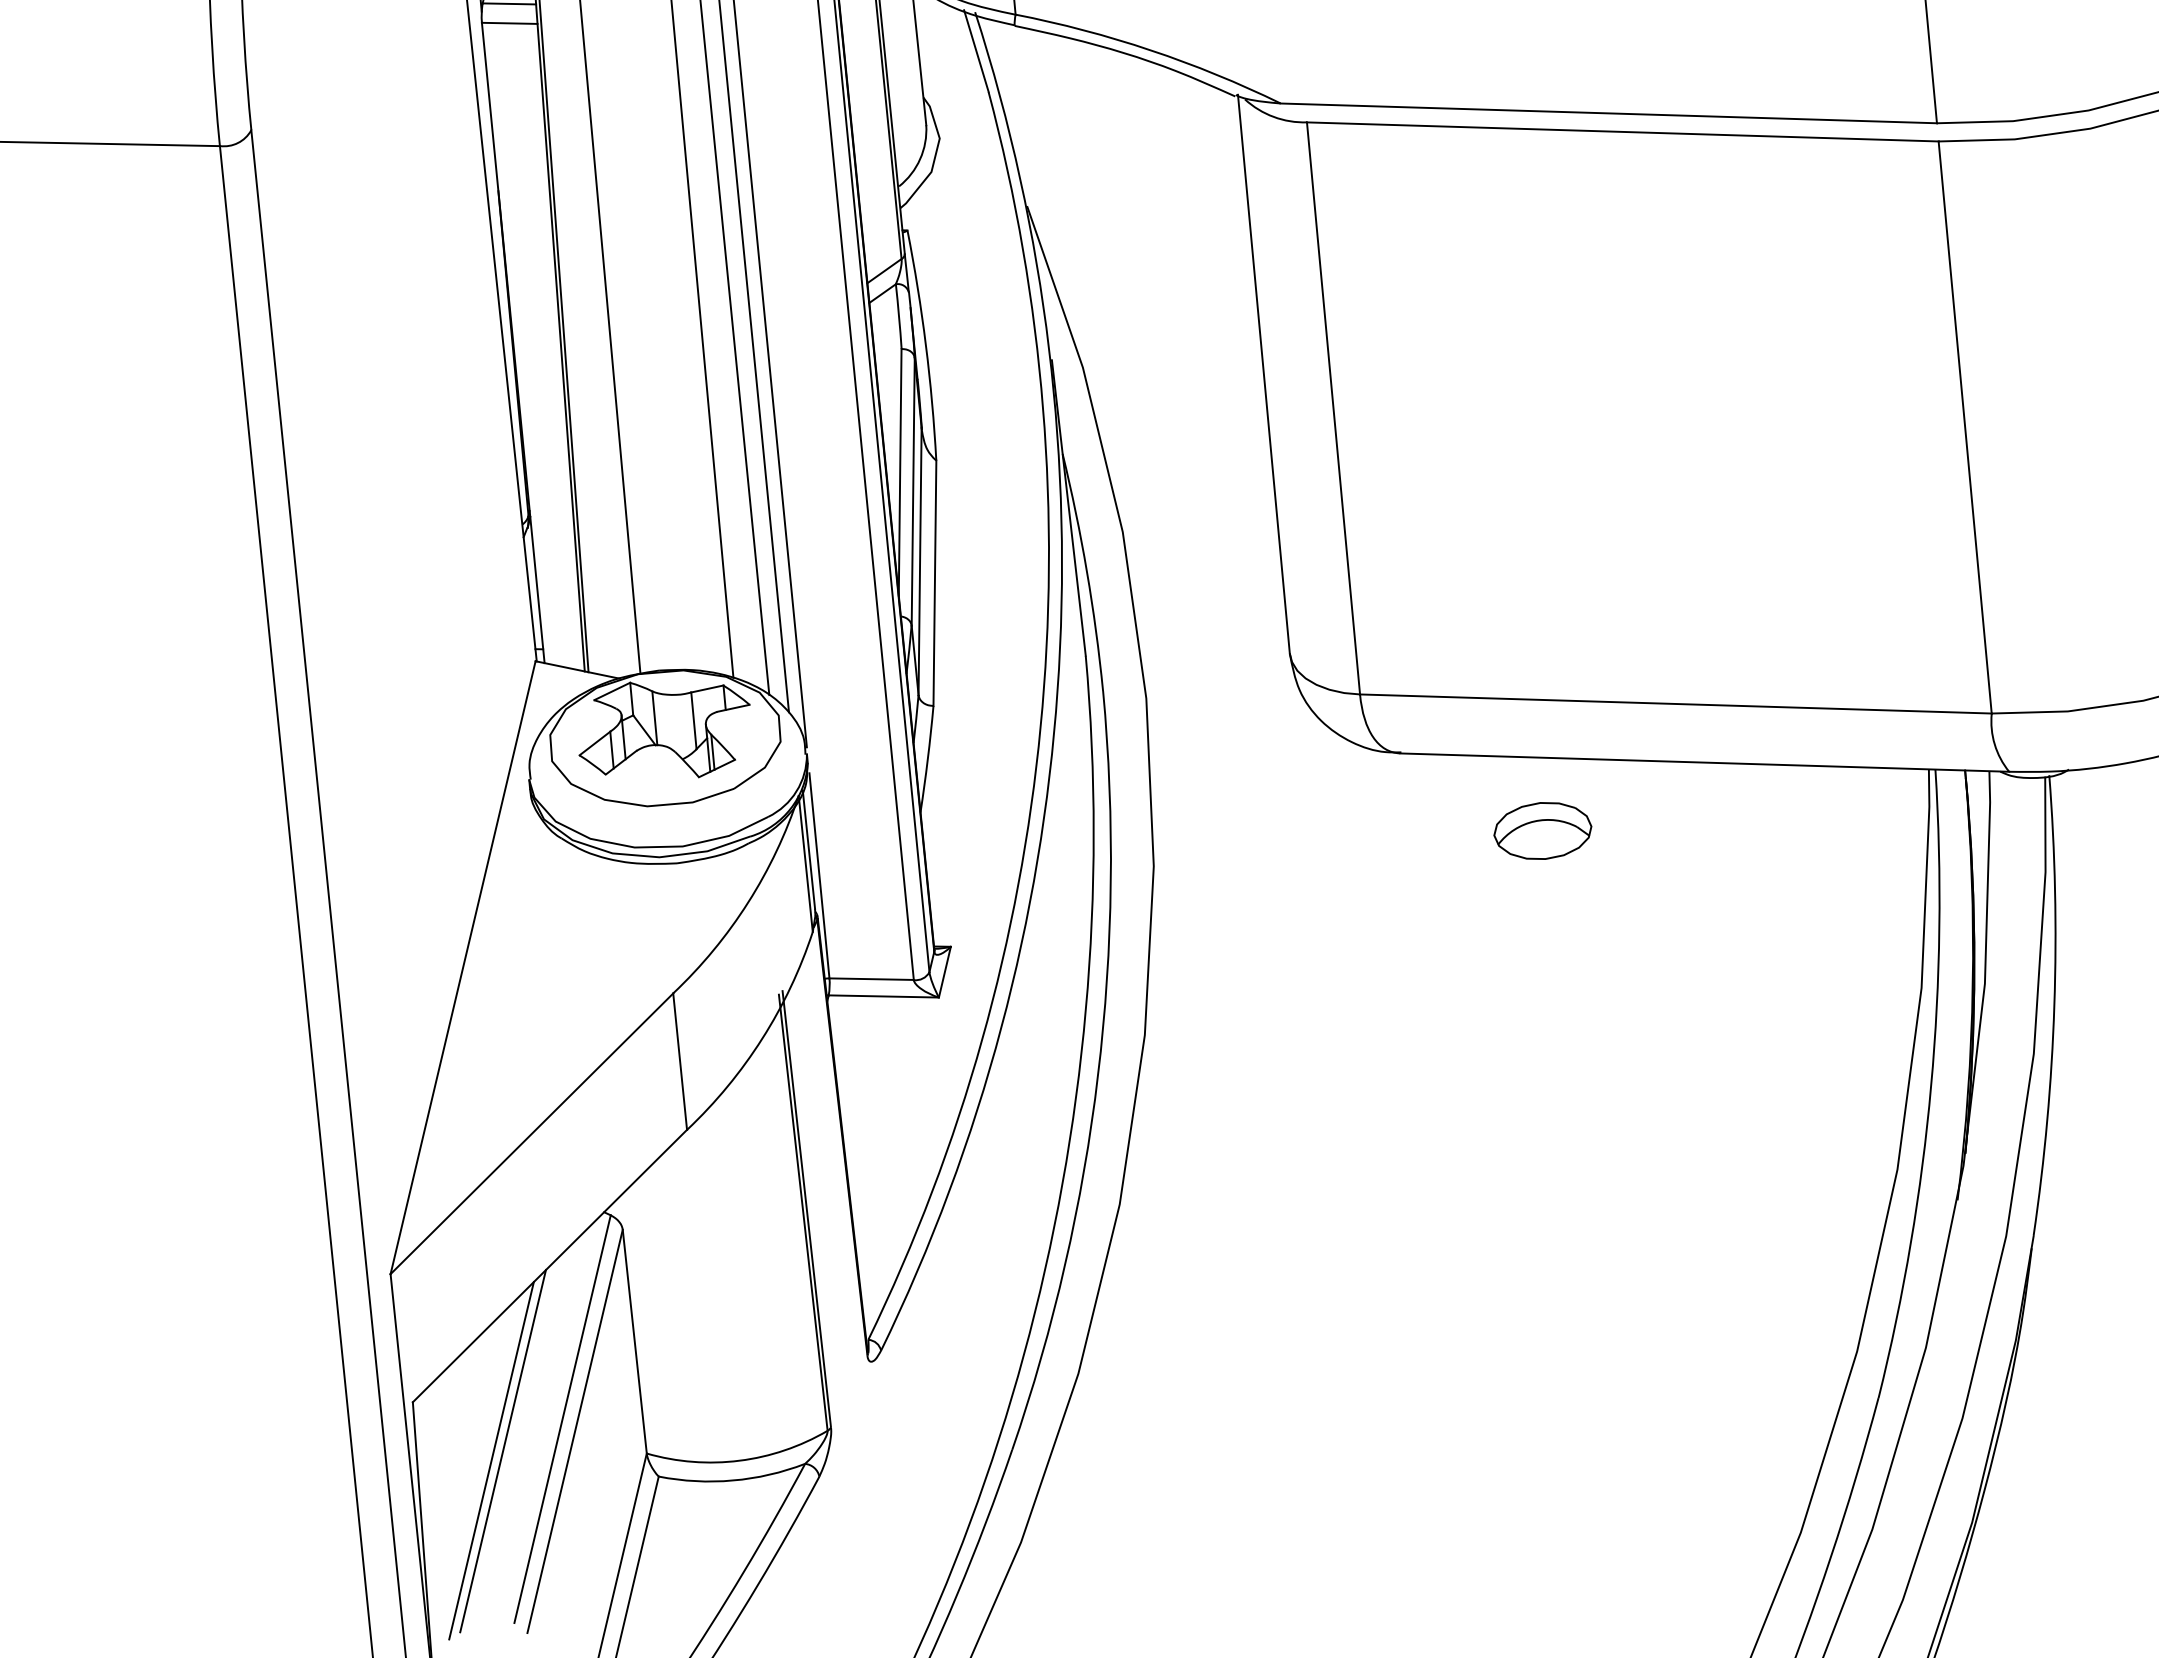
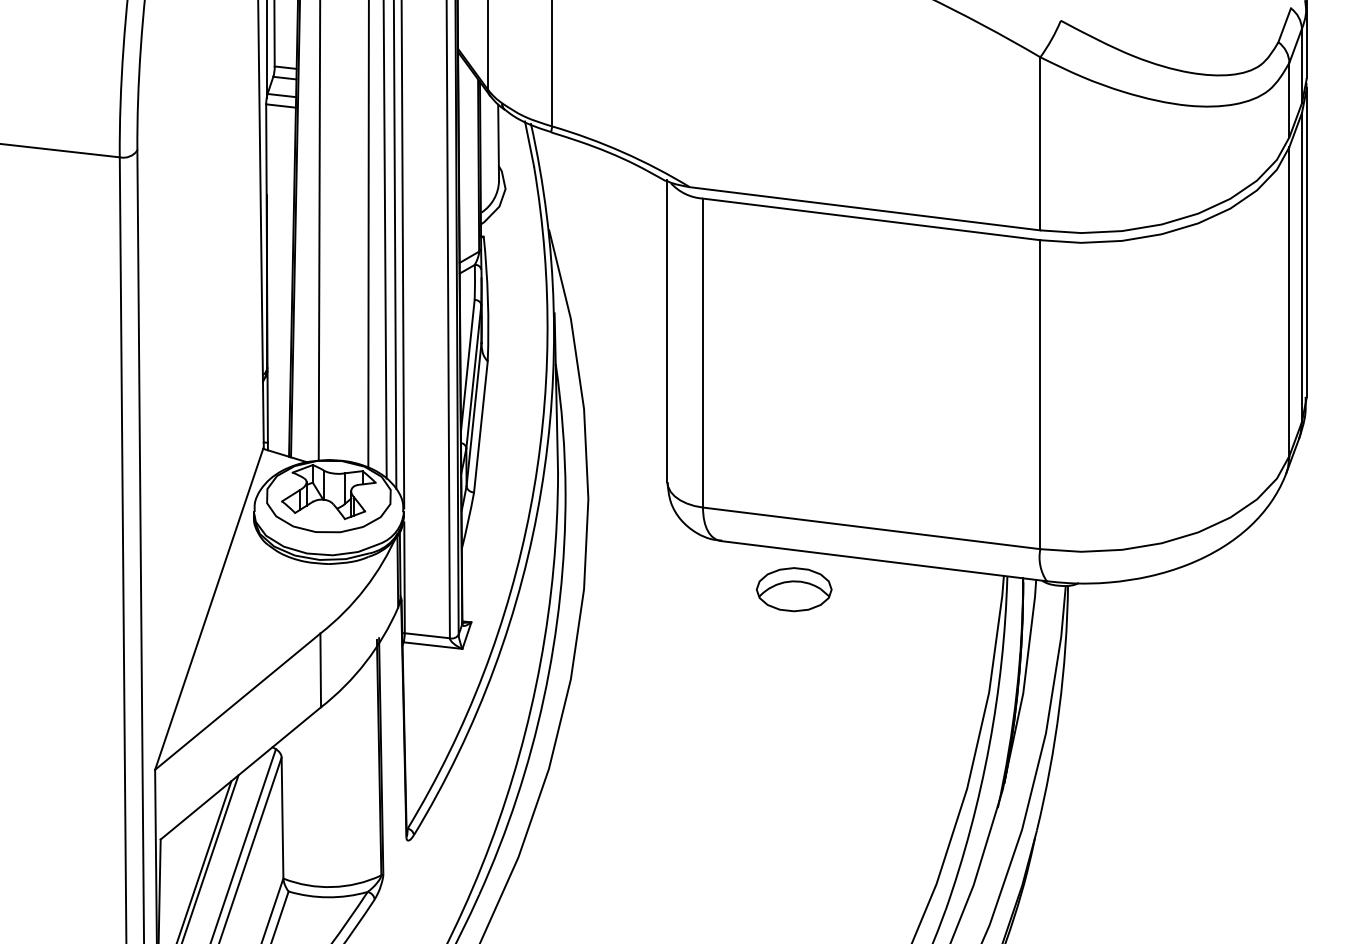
part: (1541, 830) -> (793, 589), size x1.43

